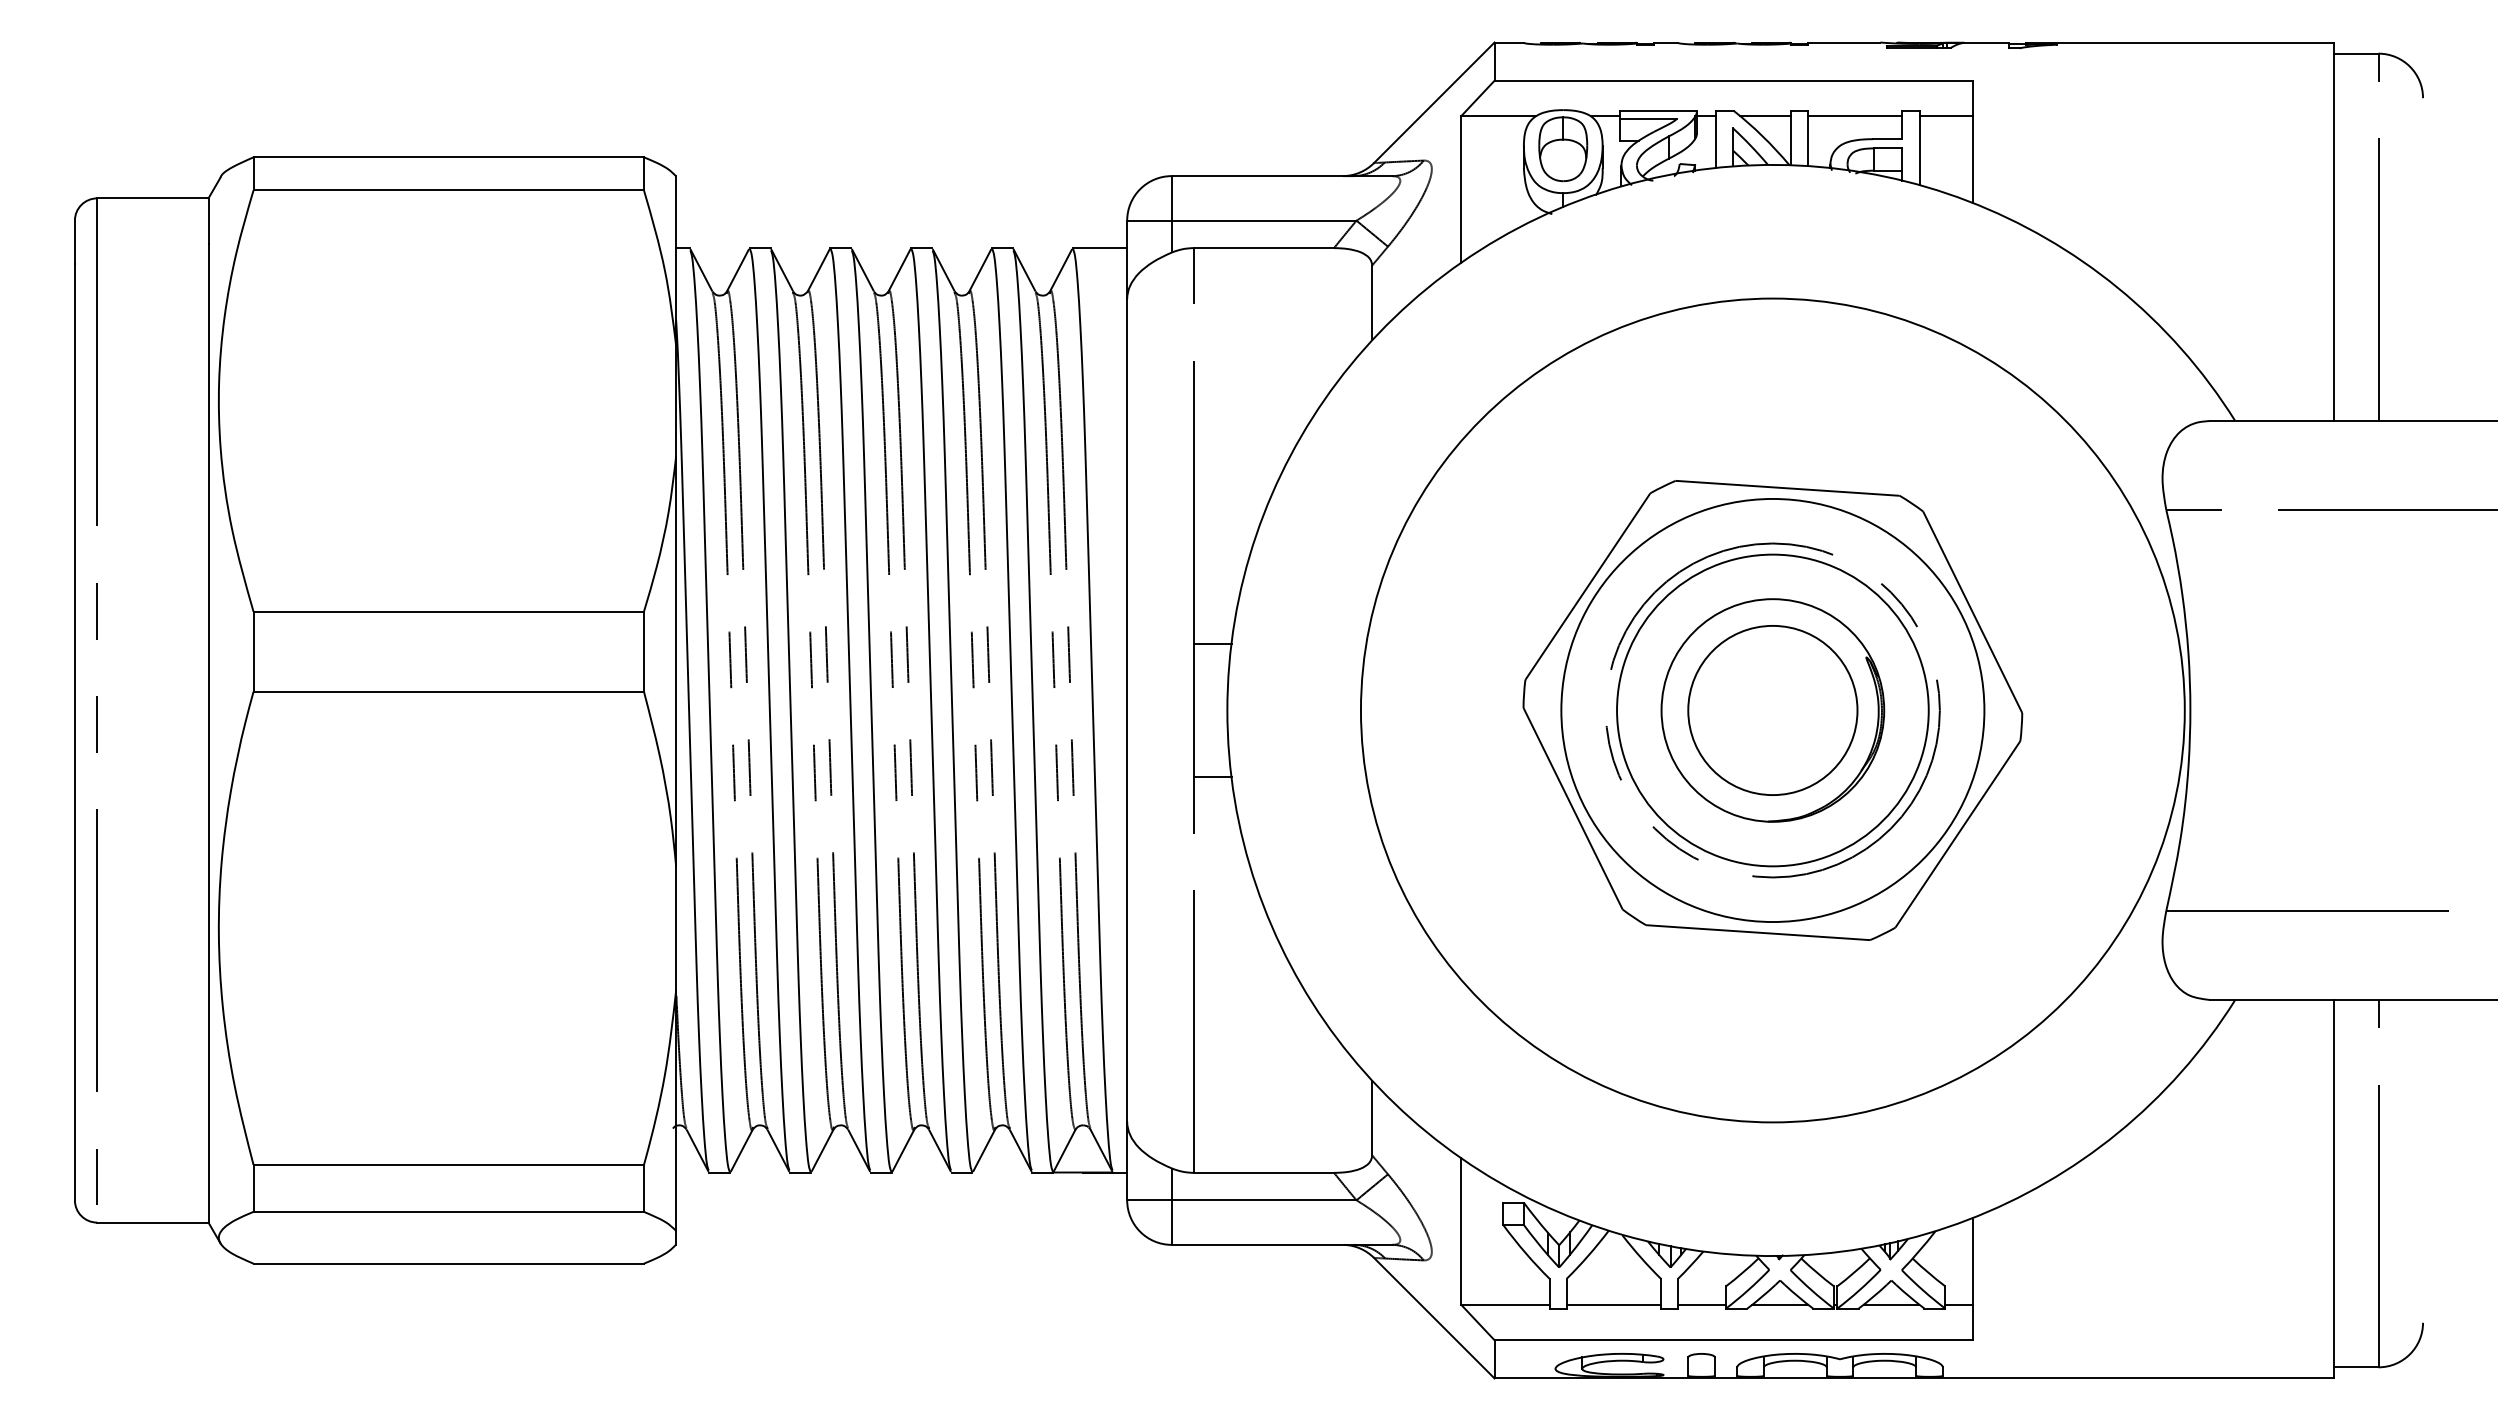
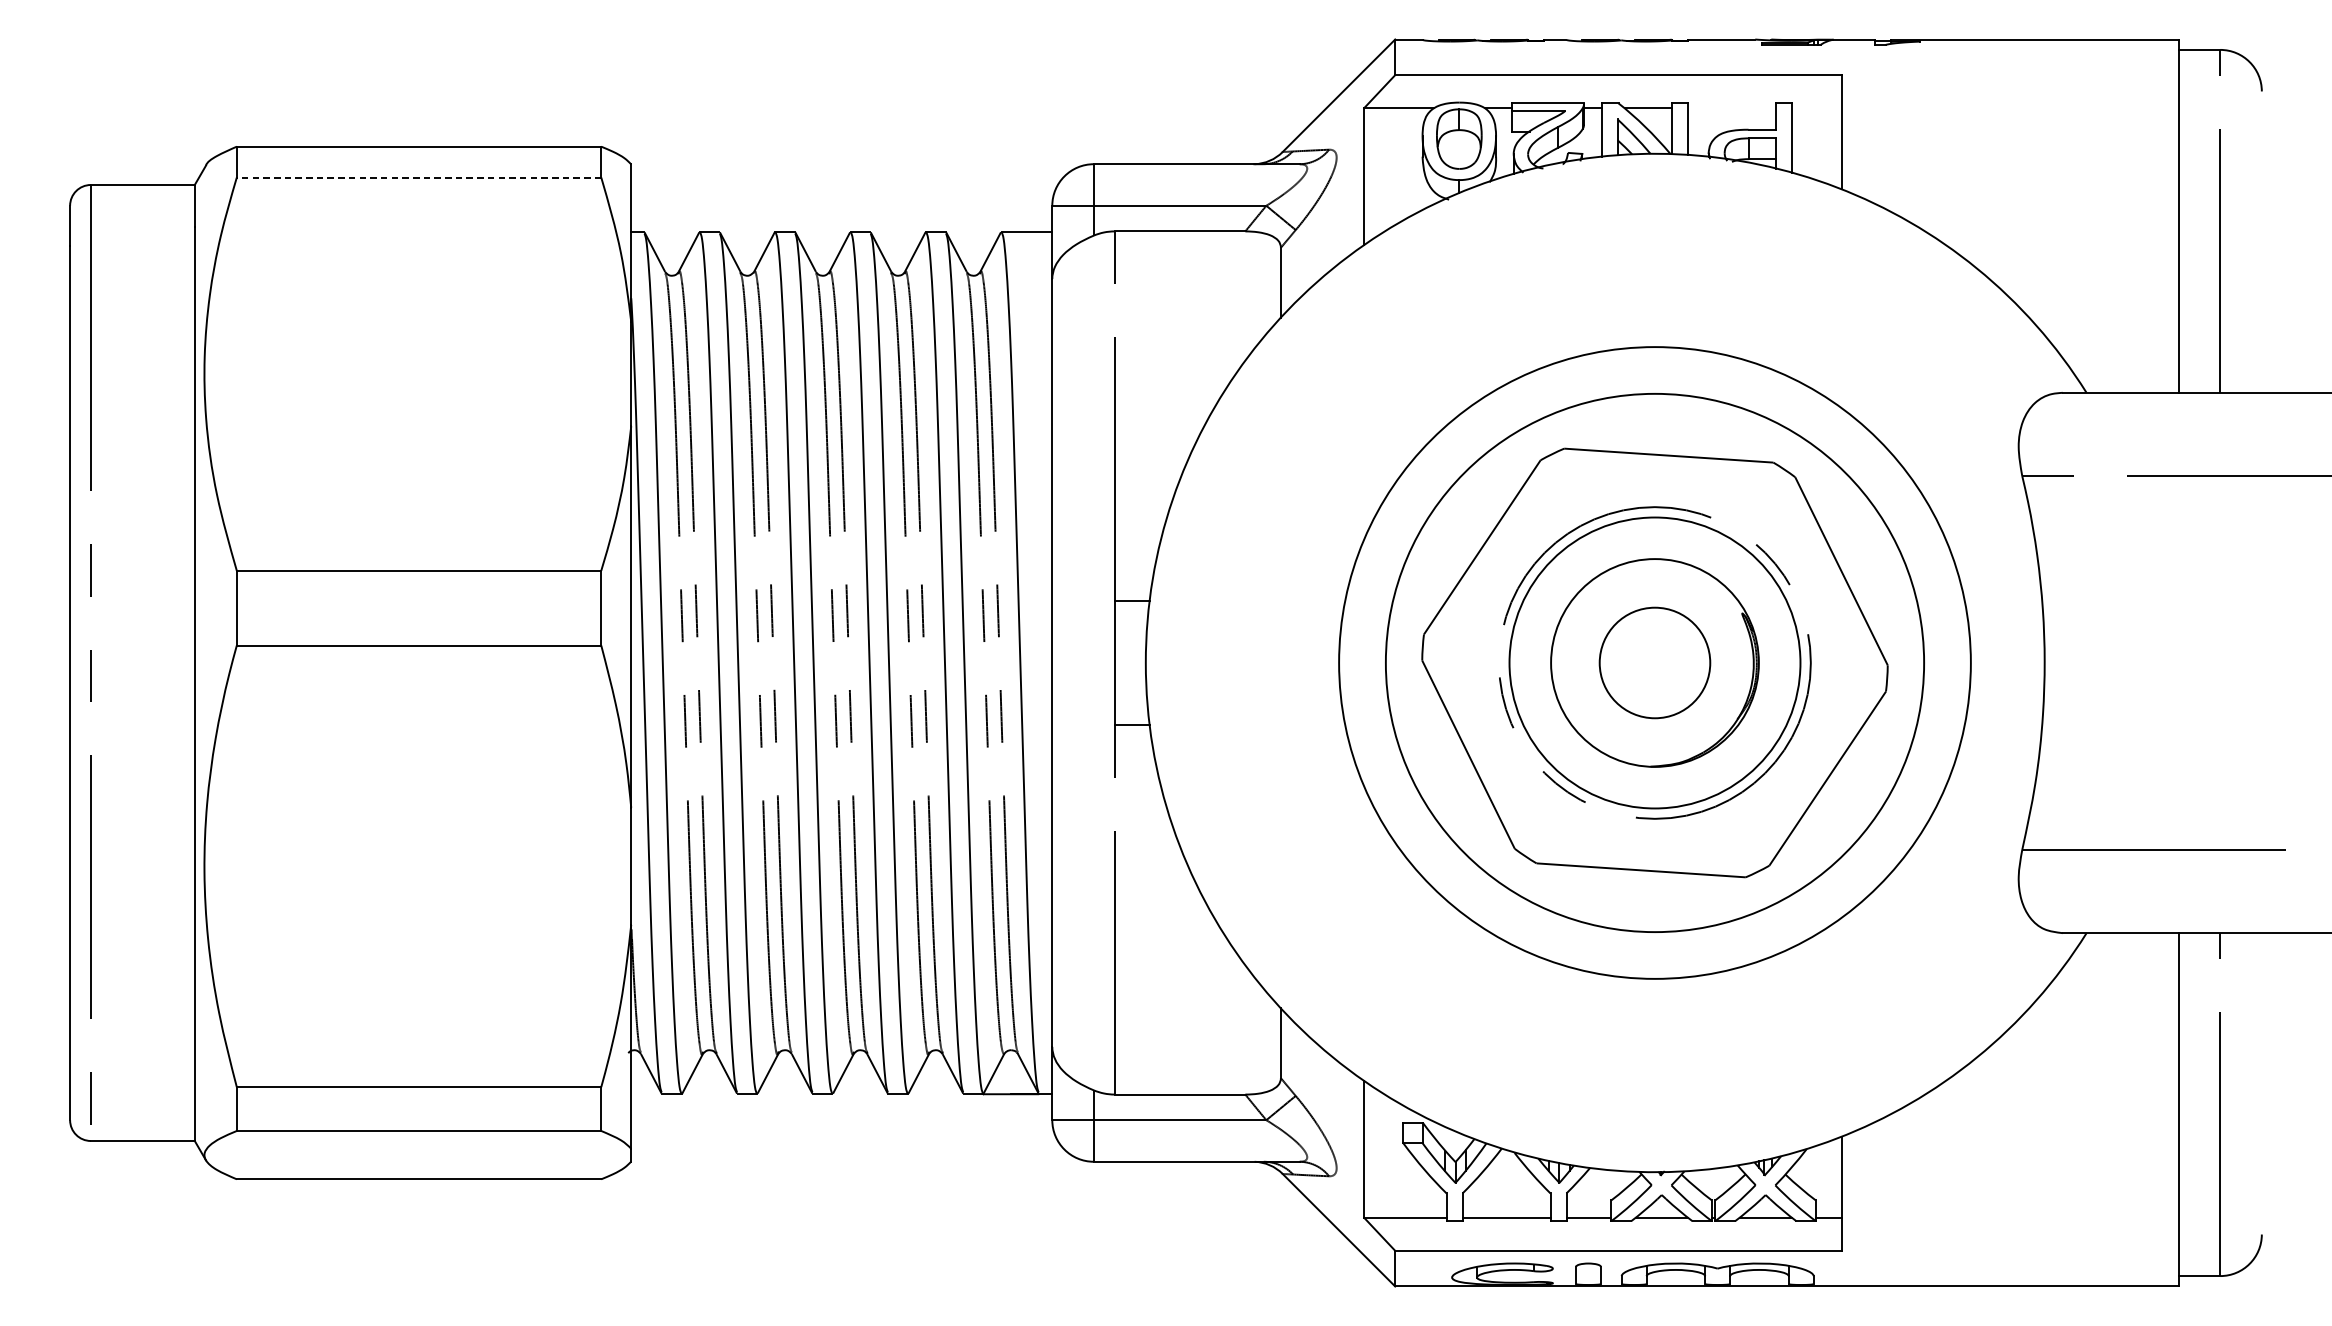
line: (1855, 116) -> (1732, 108), removed
line: (1946, 116) -> (1817, 108), removed
line: (448, 190) -> (418, 177), solid -> dashed
circle: (1772, 710) -> (1654, 663), size x0.7
circle: (1772, 710) -> (1654, 663), size x0.7
circle: (1772, 710) -> (1654, 663), size x1.6

